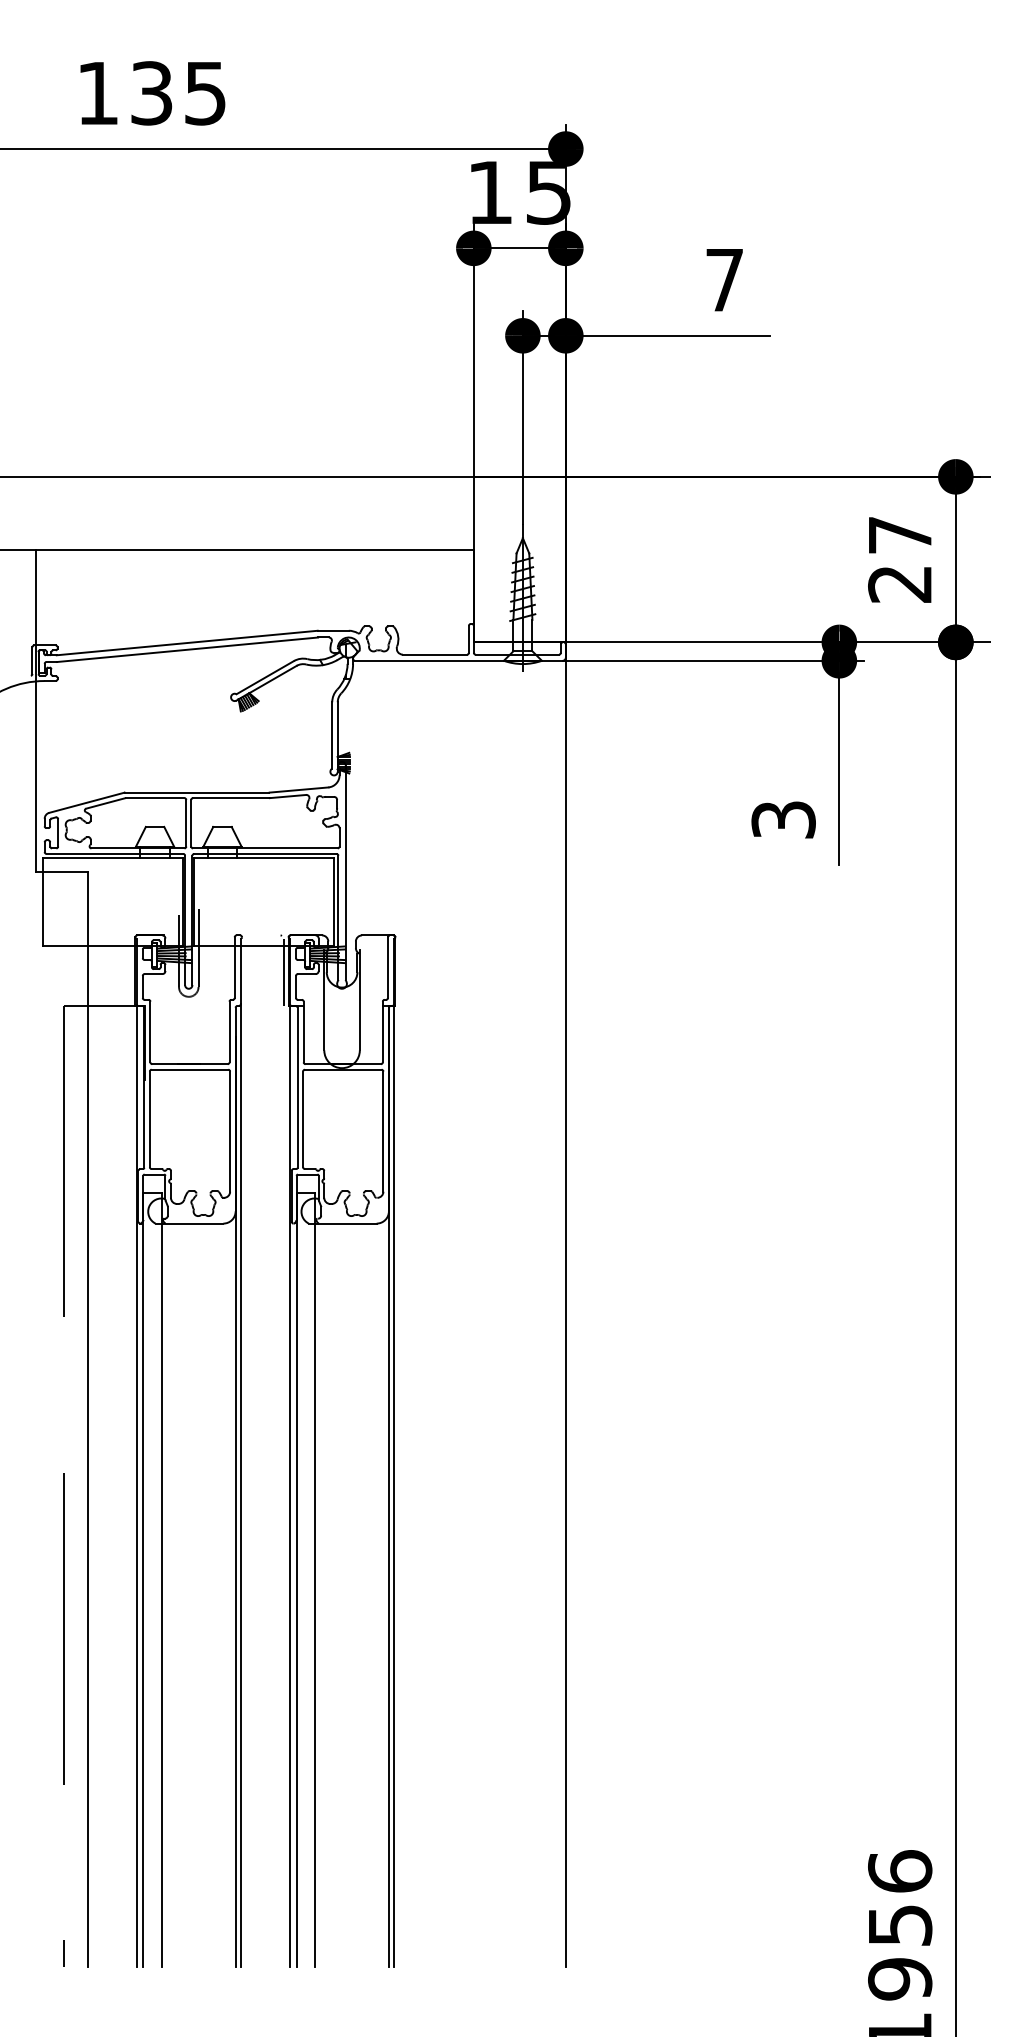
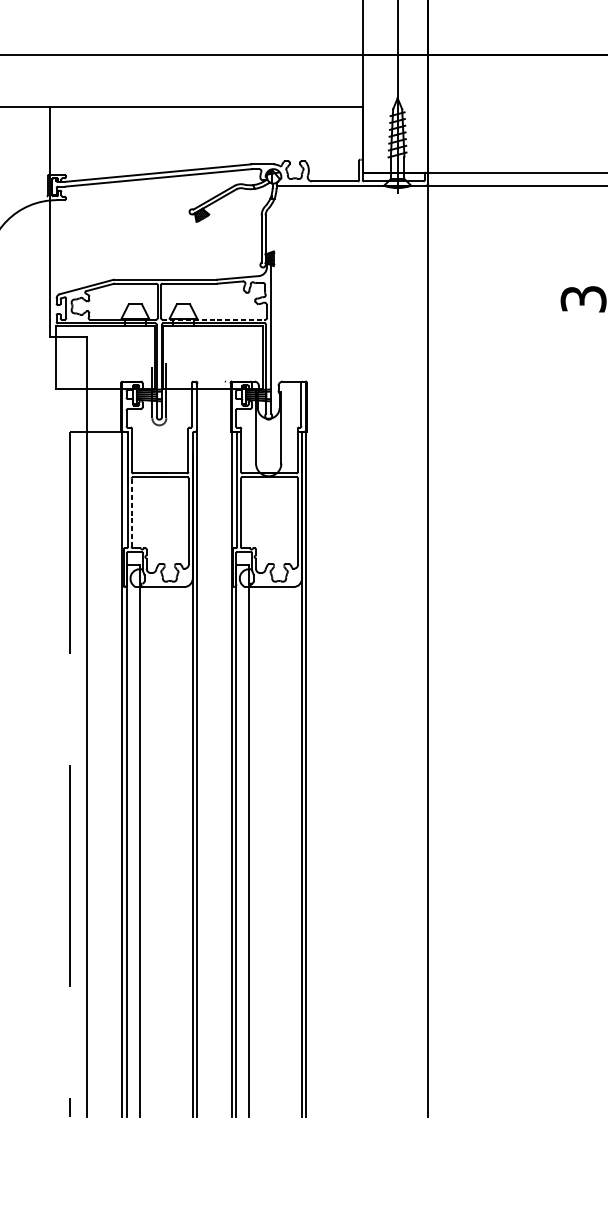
line: (265, 848) -> (214, 319), solid -> dashed
line: (283, 971) -> (226, 407), removed
line: (149, 1119) -> (131, 512), solid -> dashed

